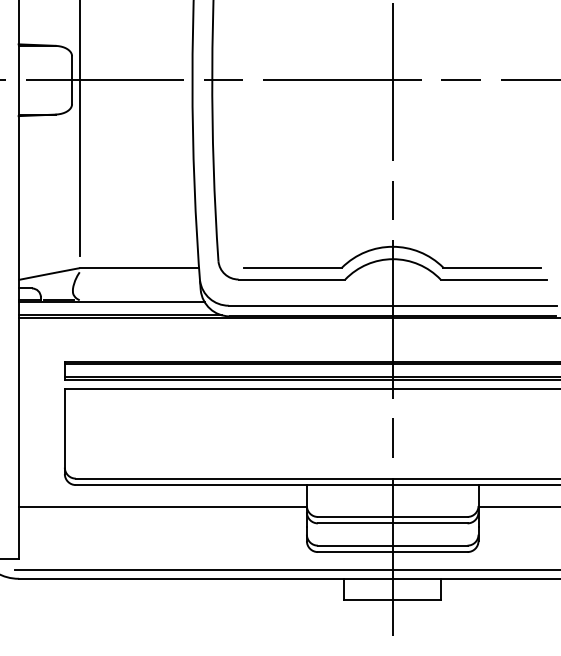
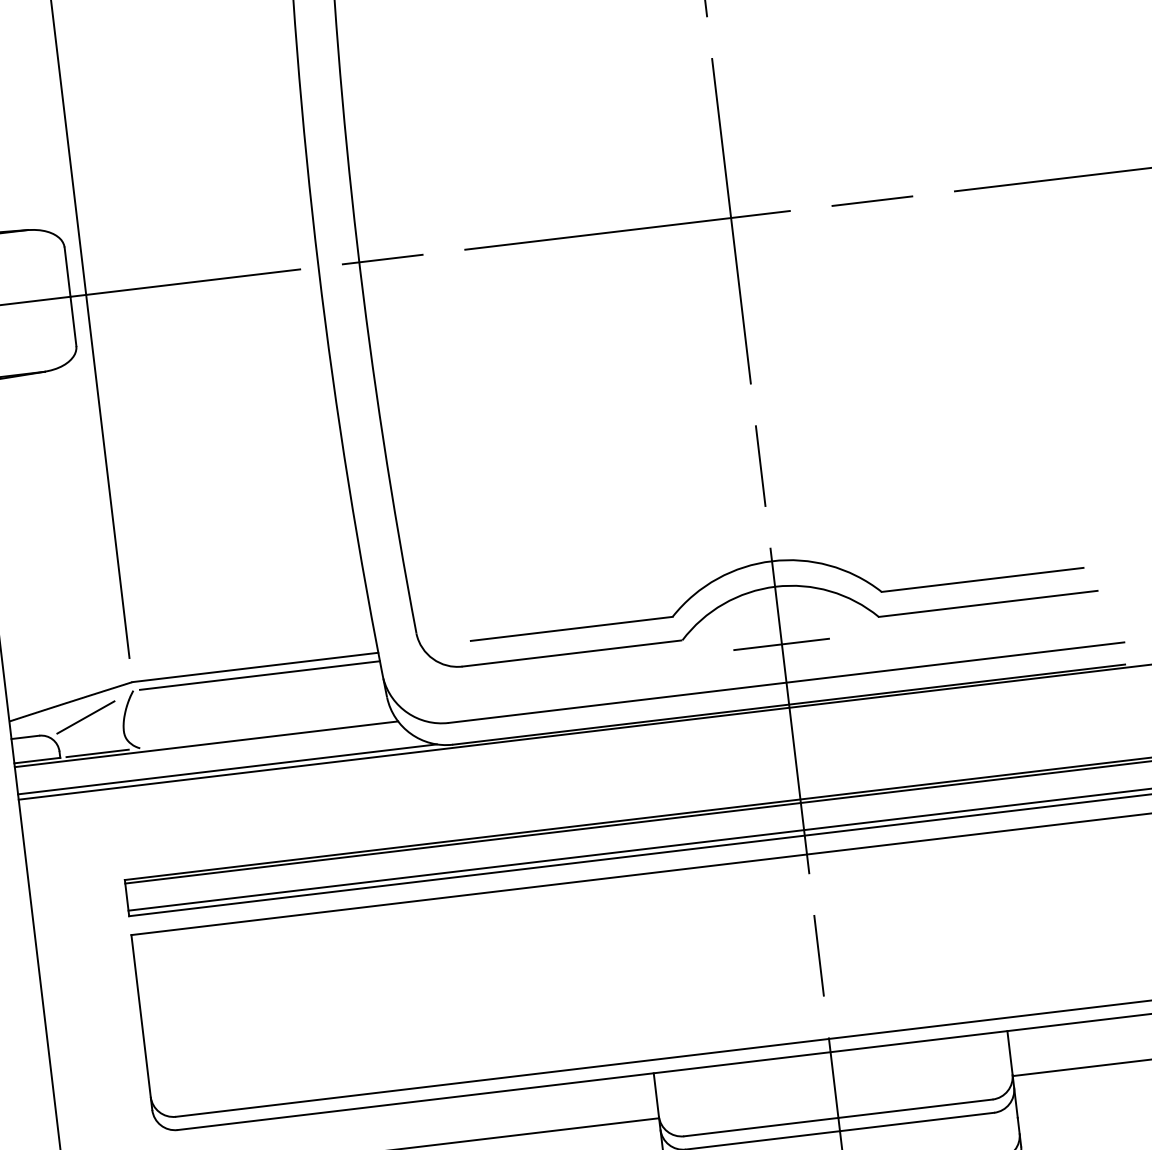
line: (140, 272) -> (258, 676), added
line: (55, 282) -> (85, 717), added
line: (392, 287) -> (781, 645), added

